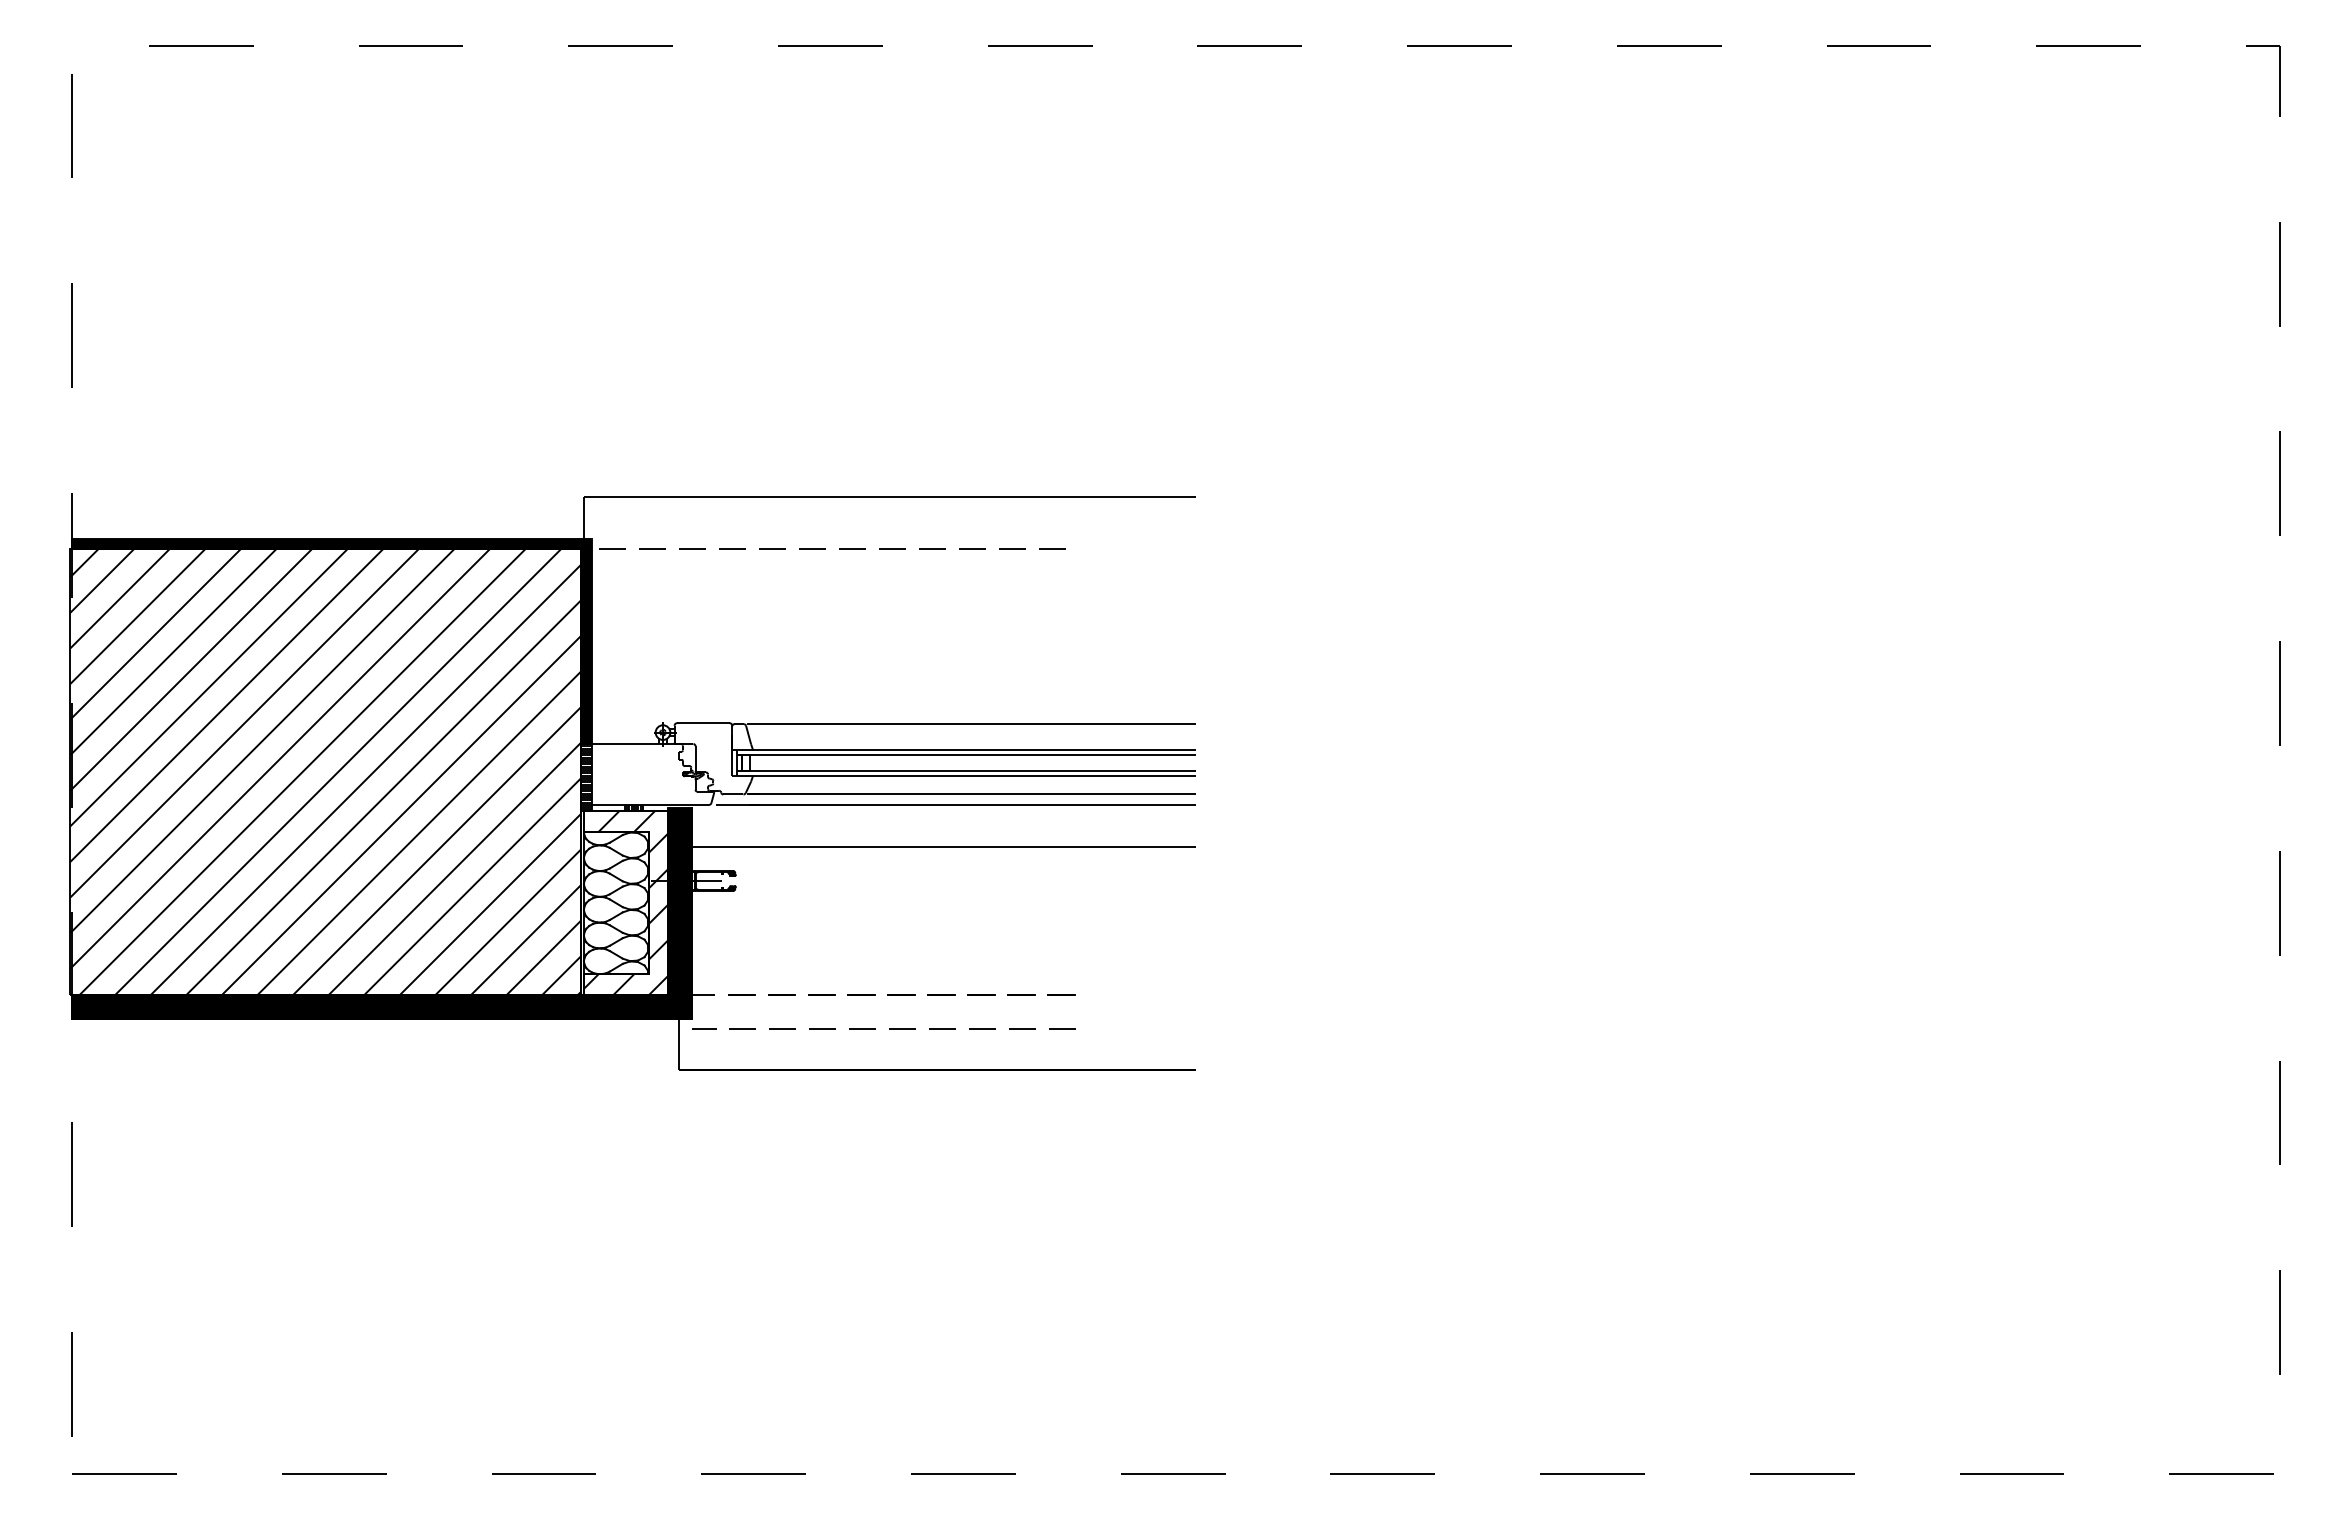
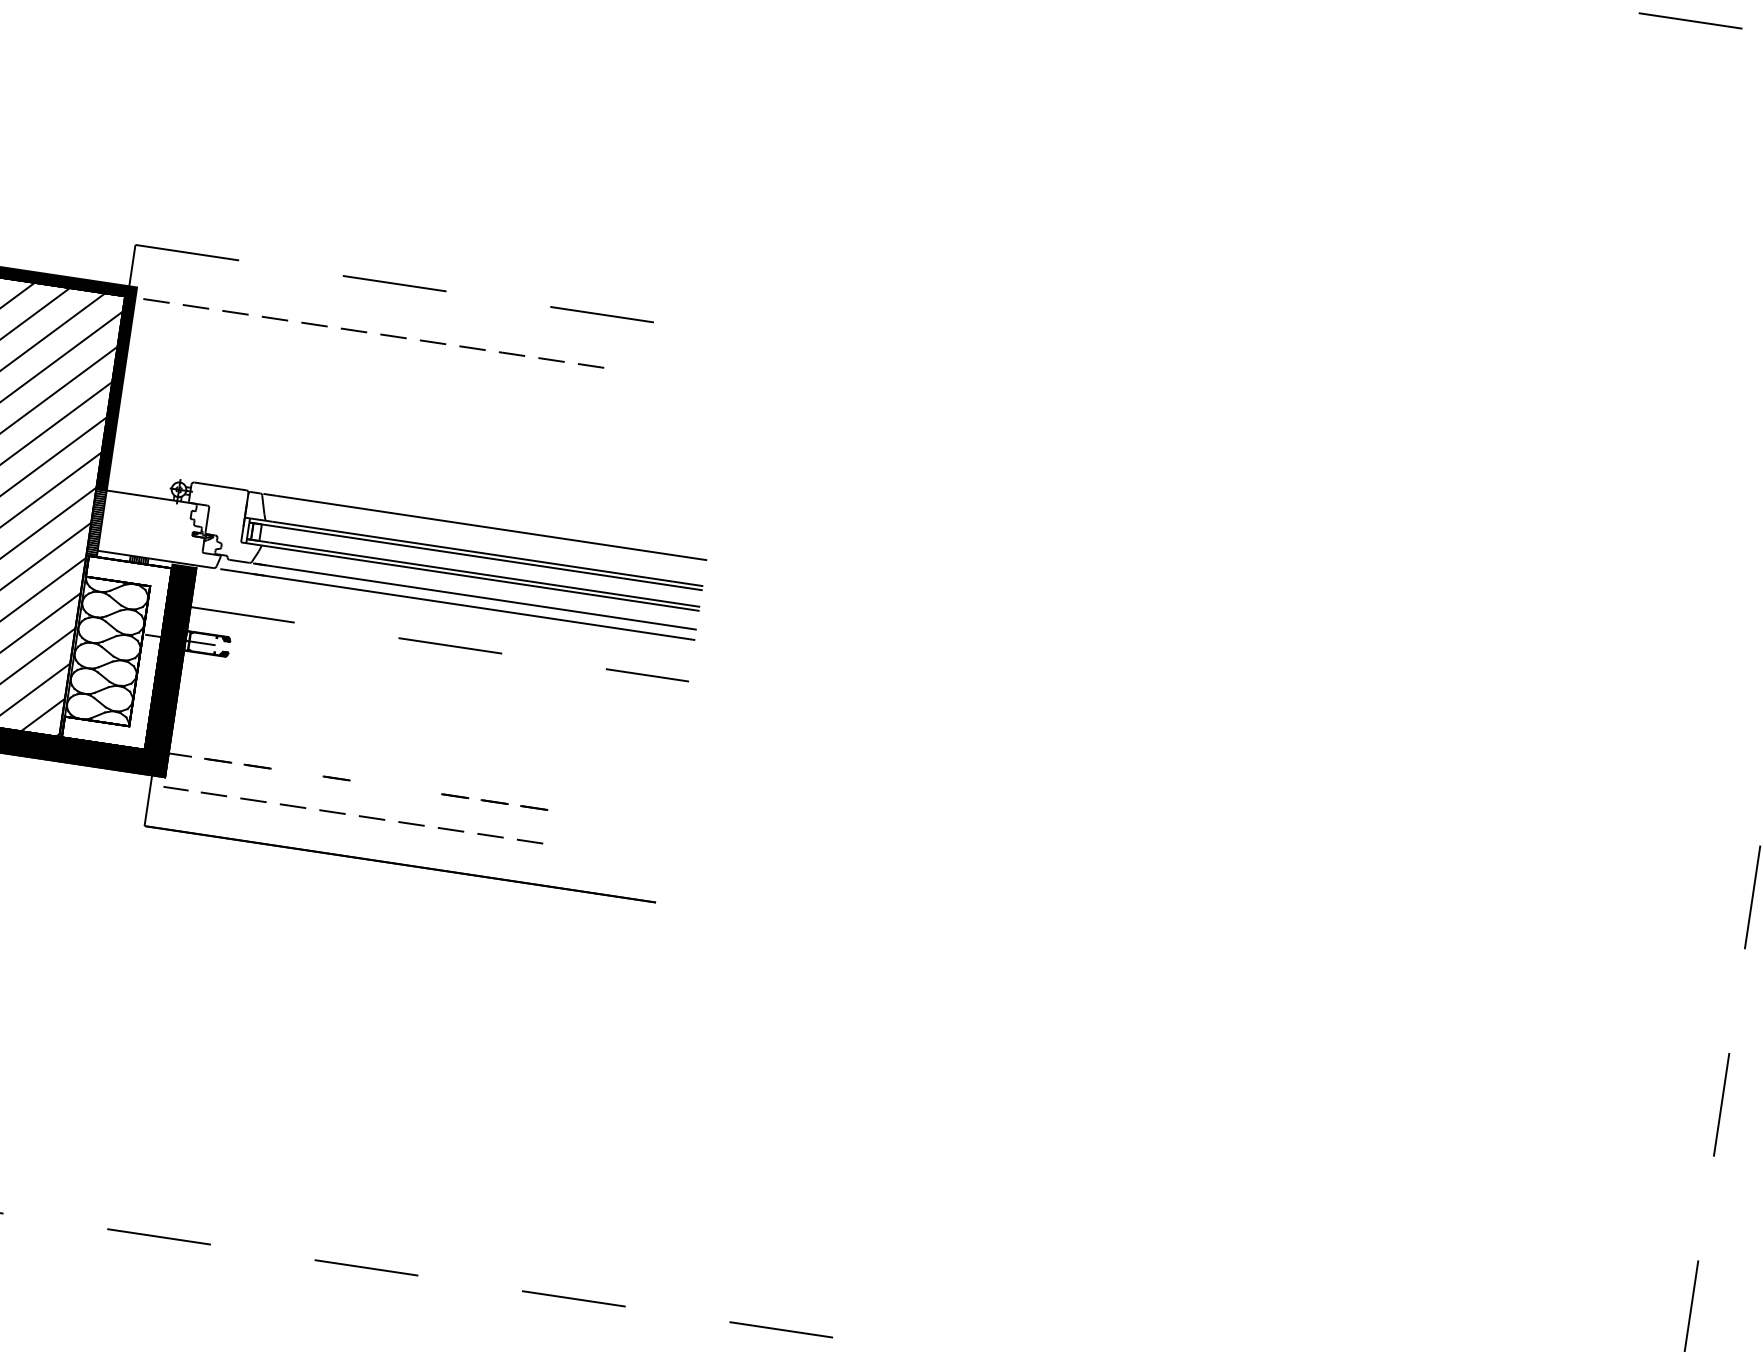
line: (890, 496) -> (438, 289), solid -> dashed
line: (944, 846) -> (440, 643), solid -> dashed
hatch: (625, 902) -> (116, 652), removed
line: (821, 994) -> (297, 772), removed
line: (901, 994) -> (376, 784), removed
line: (941, 994) -> (415, 789), removed

